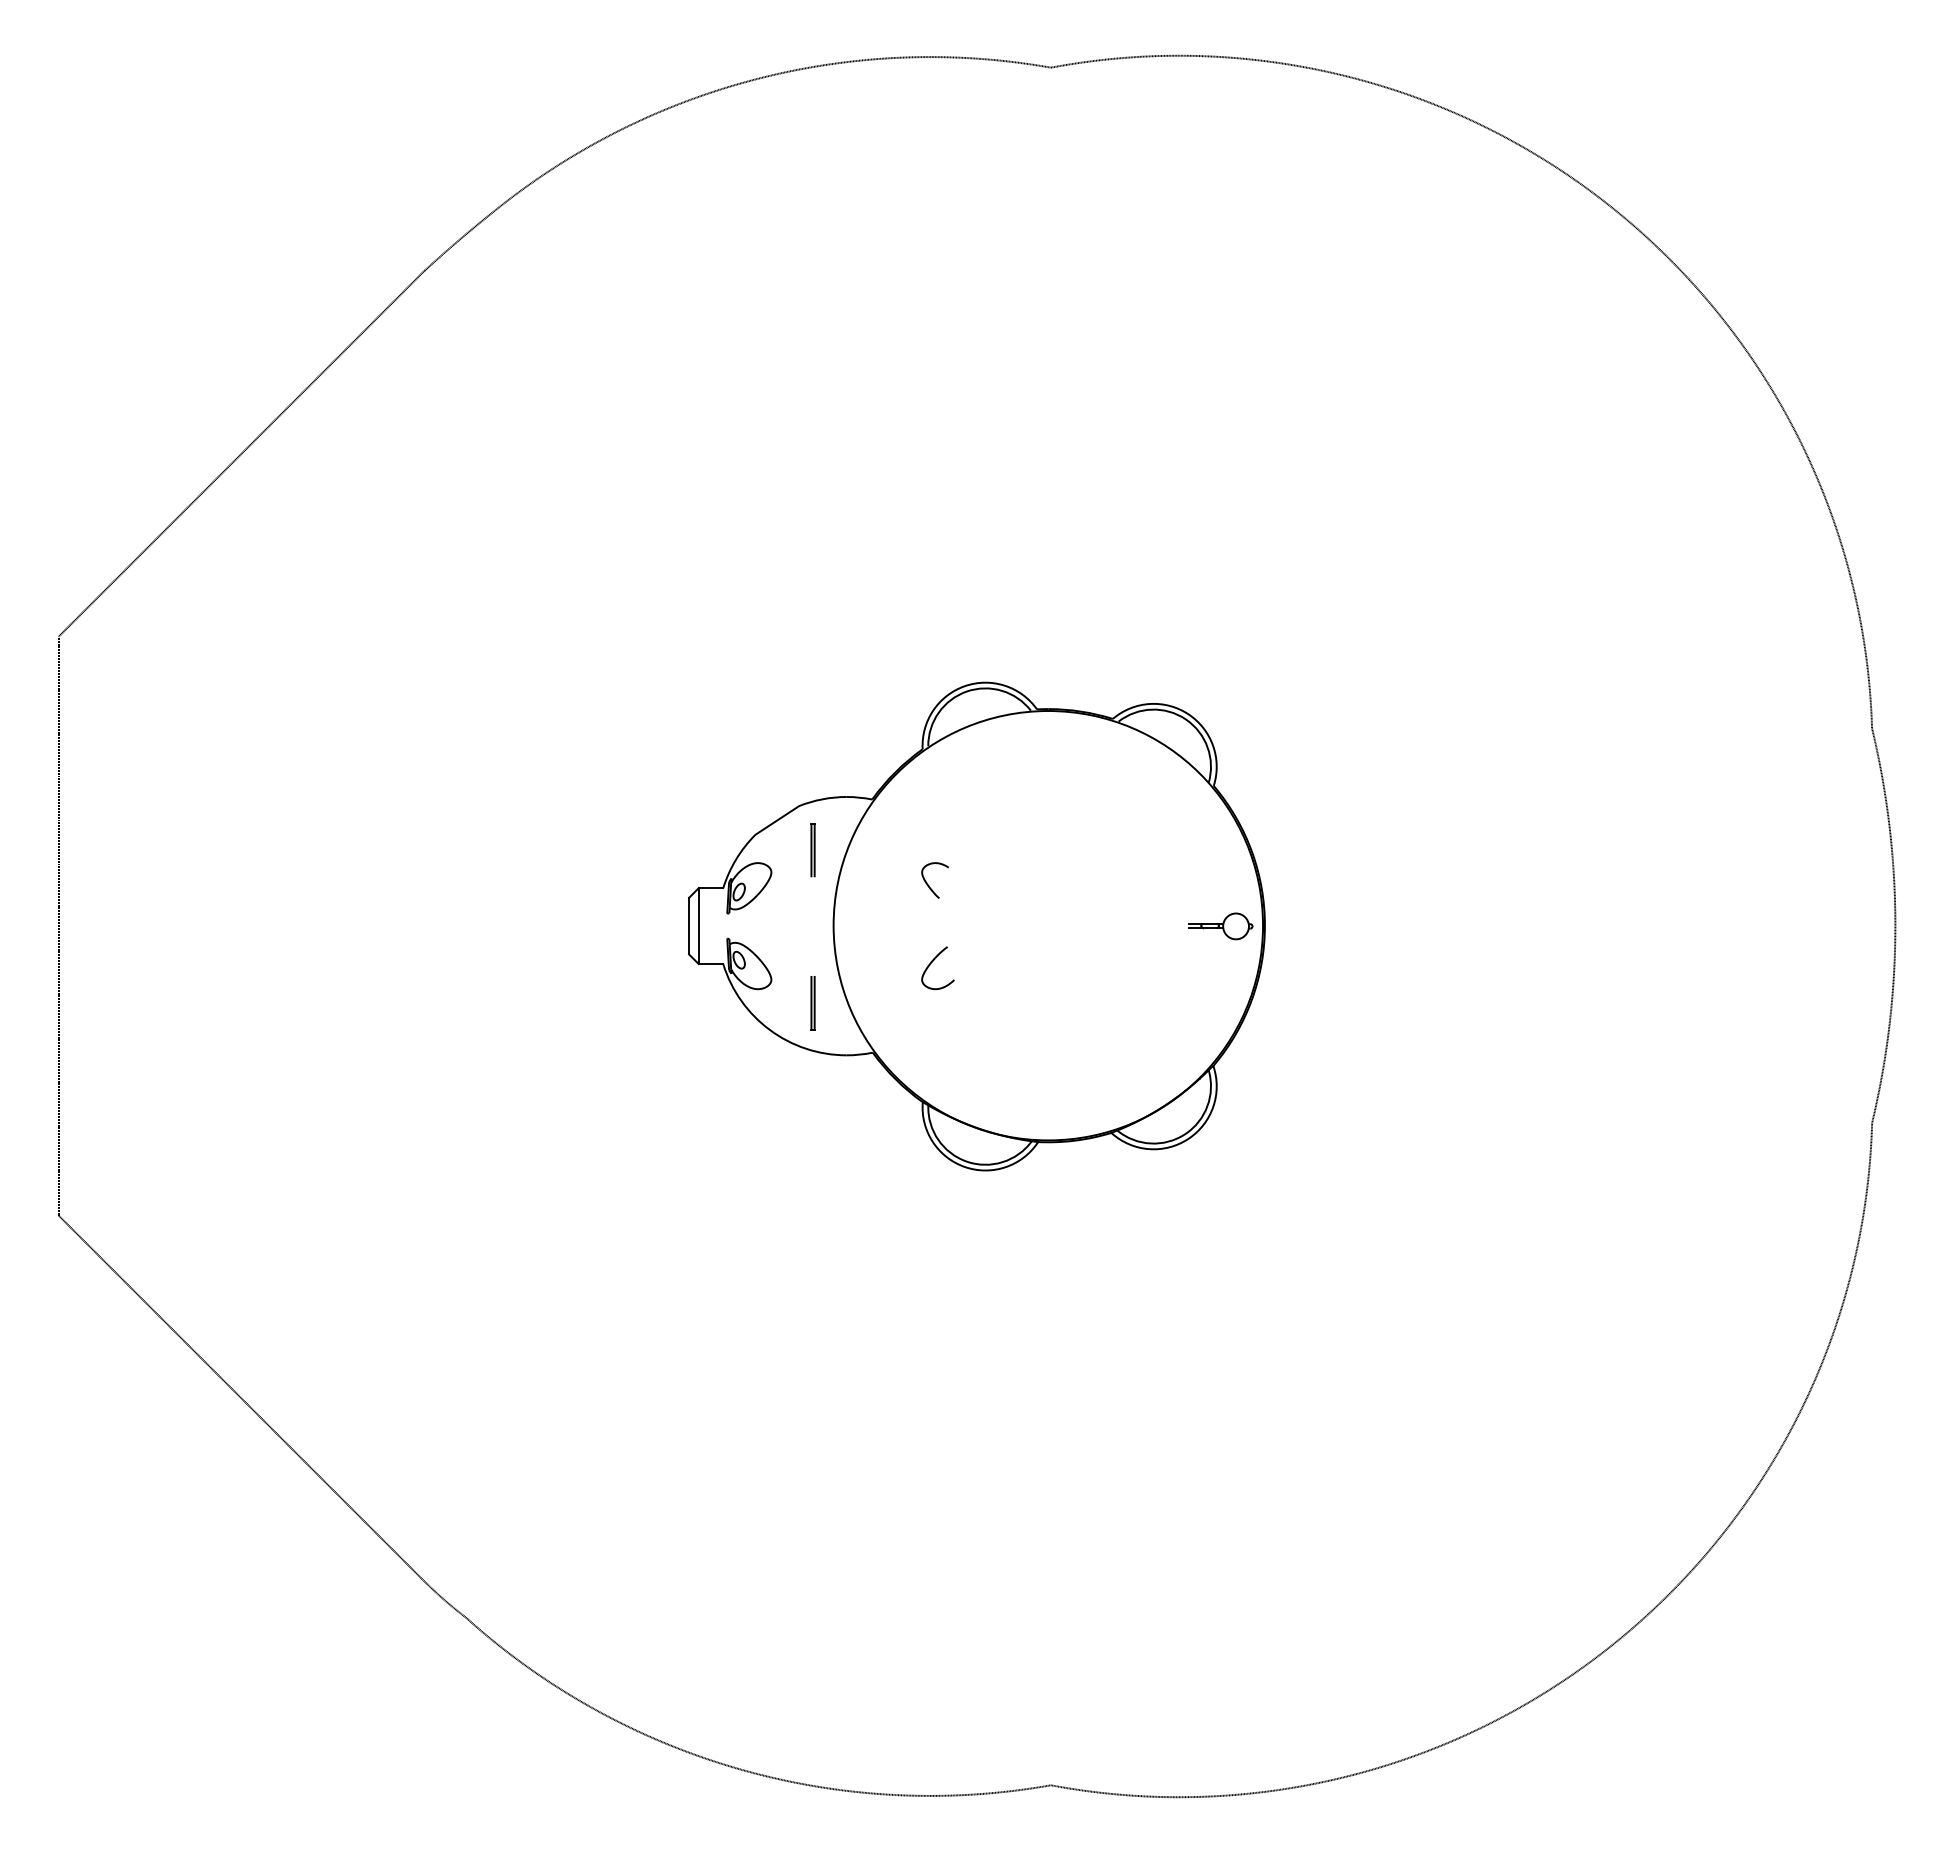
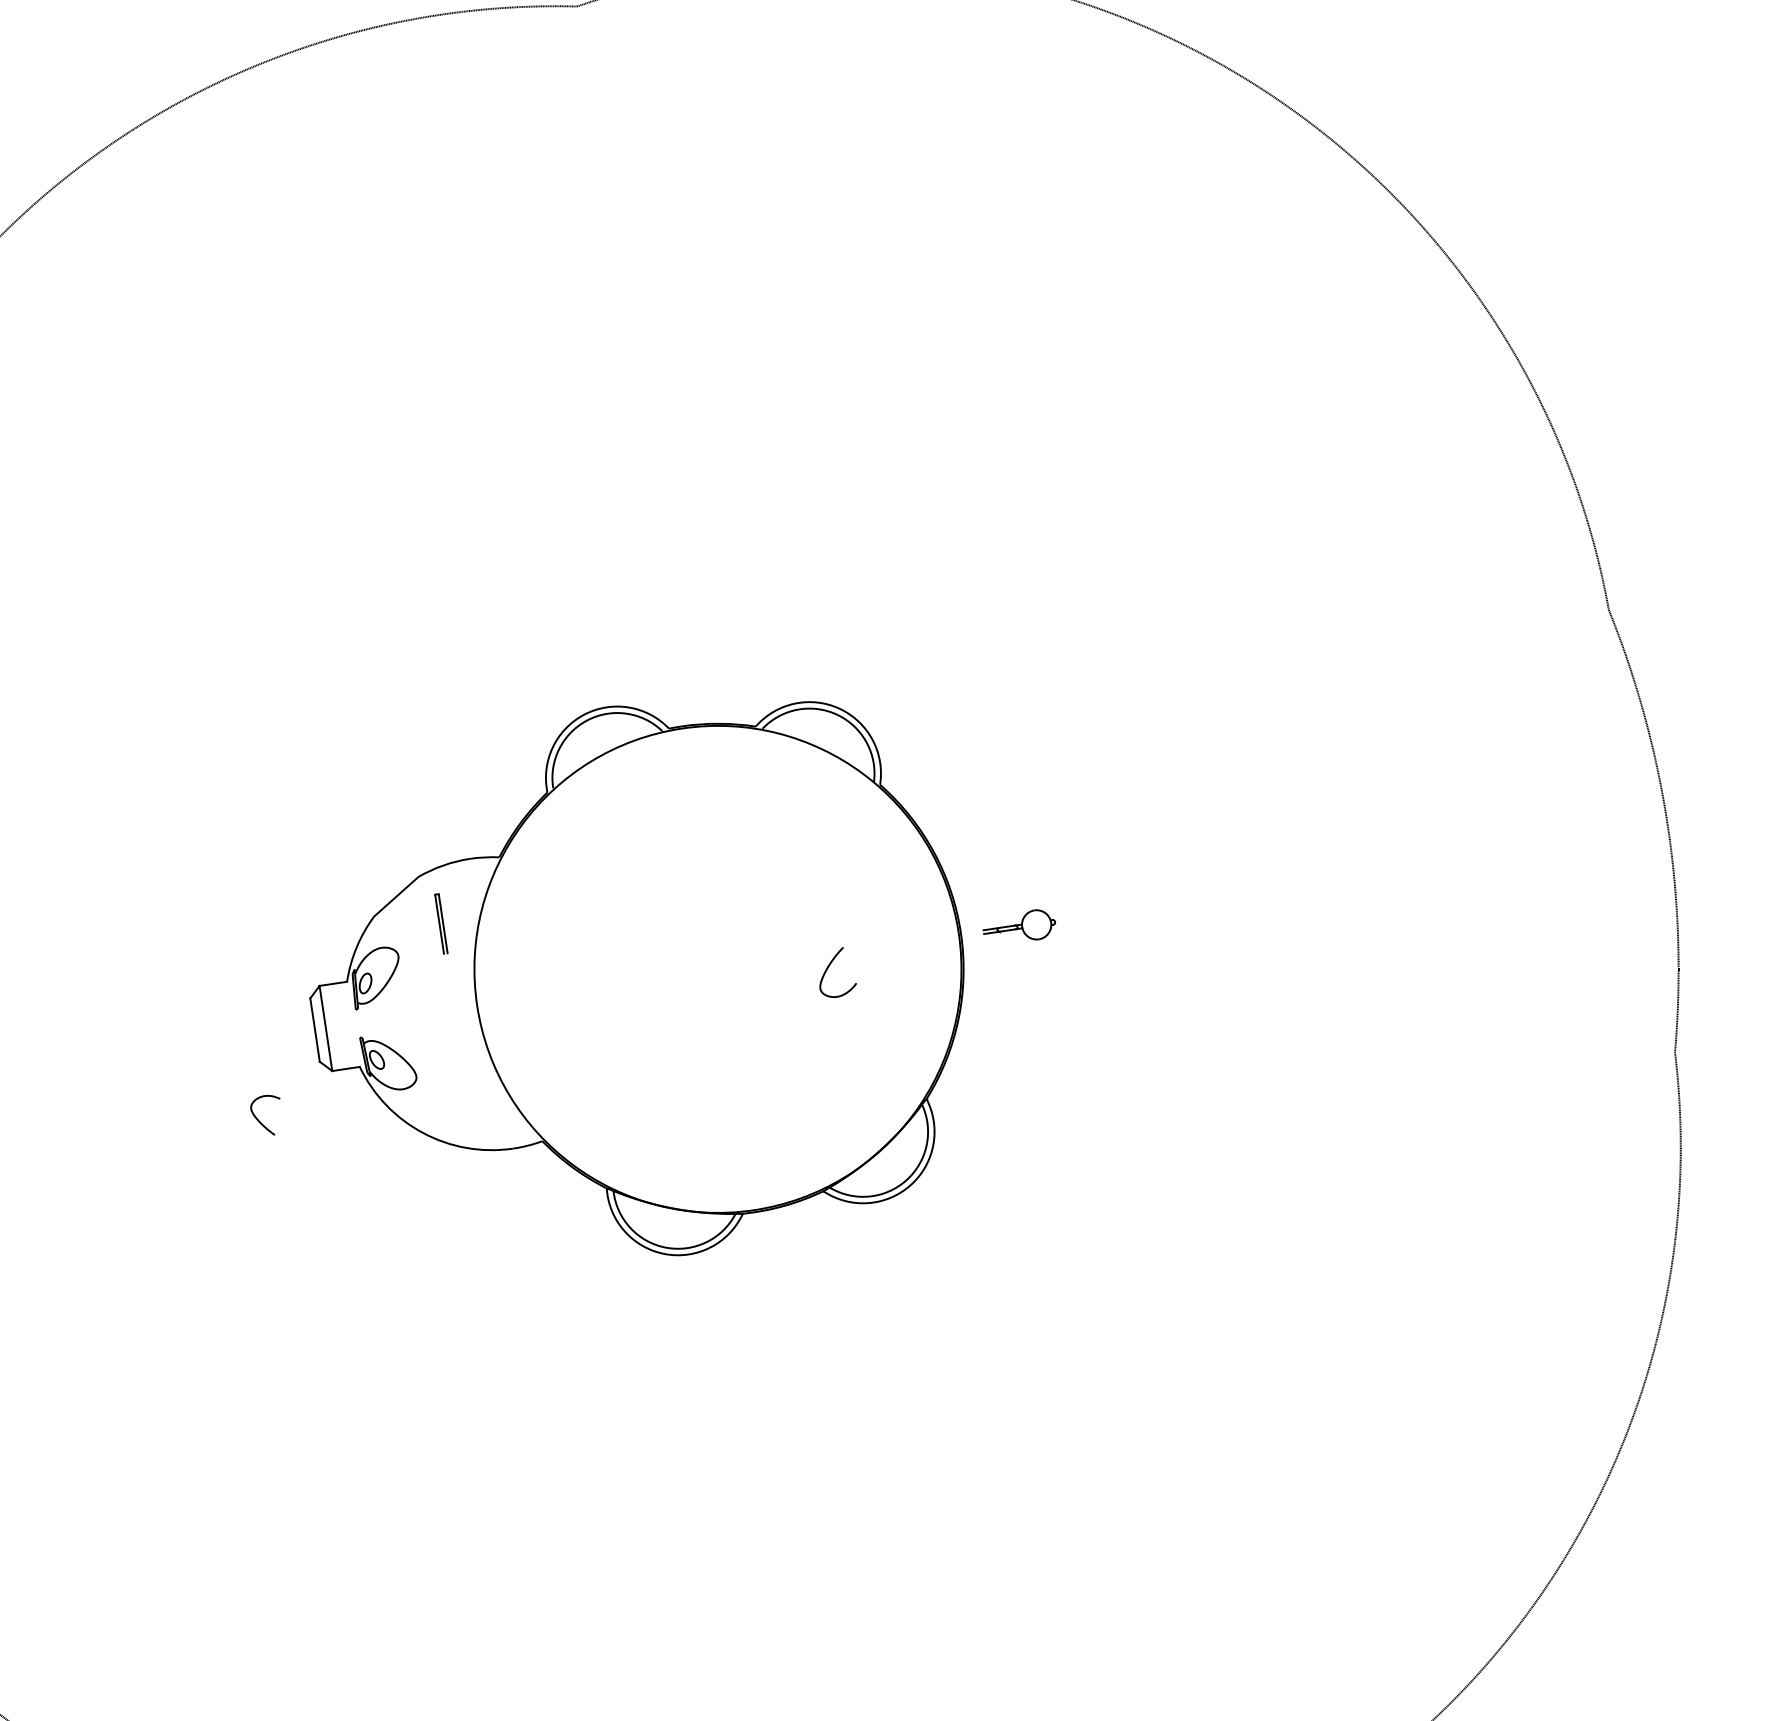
curve: (929, 885) -> (261, 1122), moved
part: (1220, 926) -> (1019, 927), moved
curve: (930, 965) -> (827, 971), moved
part: (812, 1003) -> (466, 1096), removed

